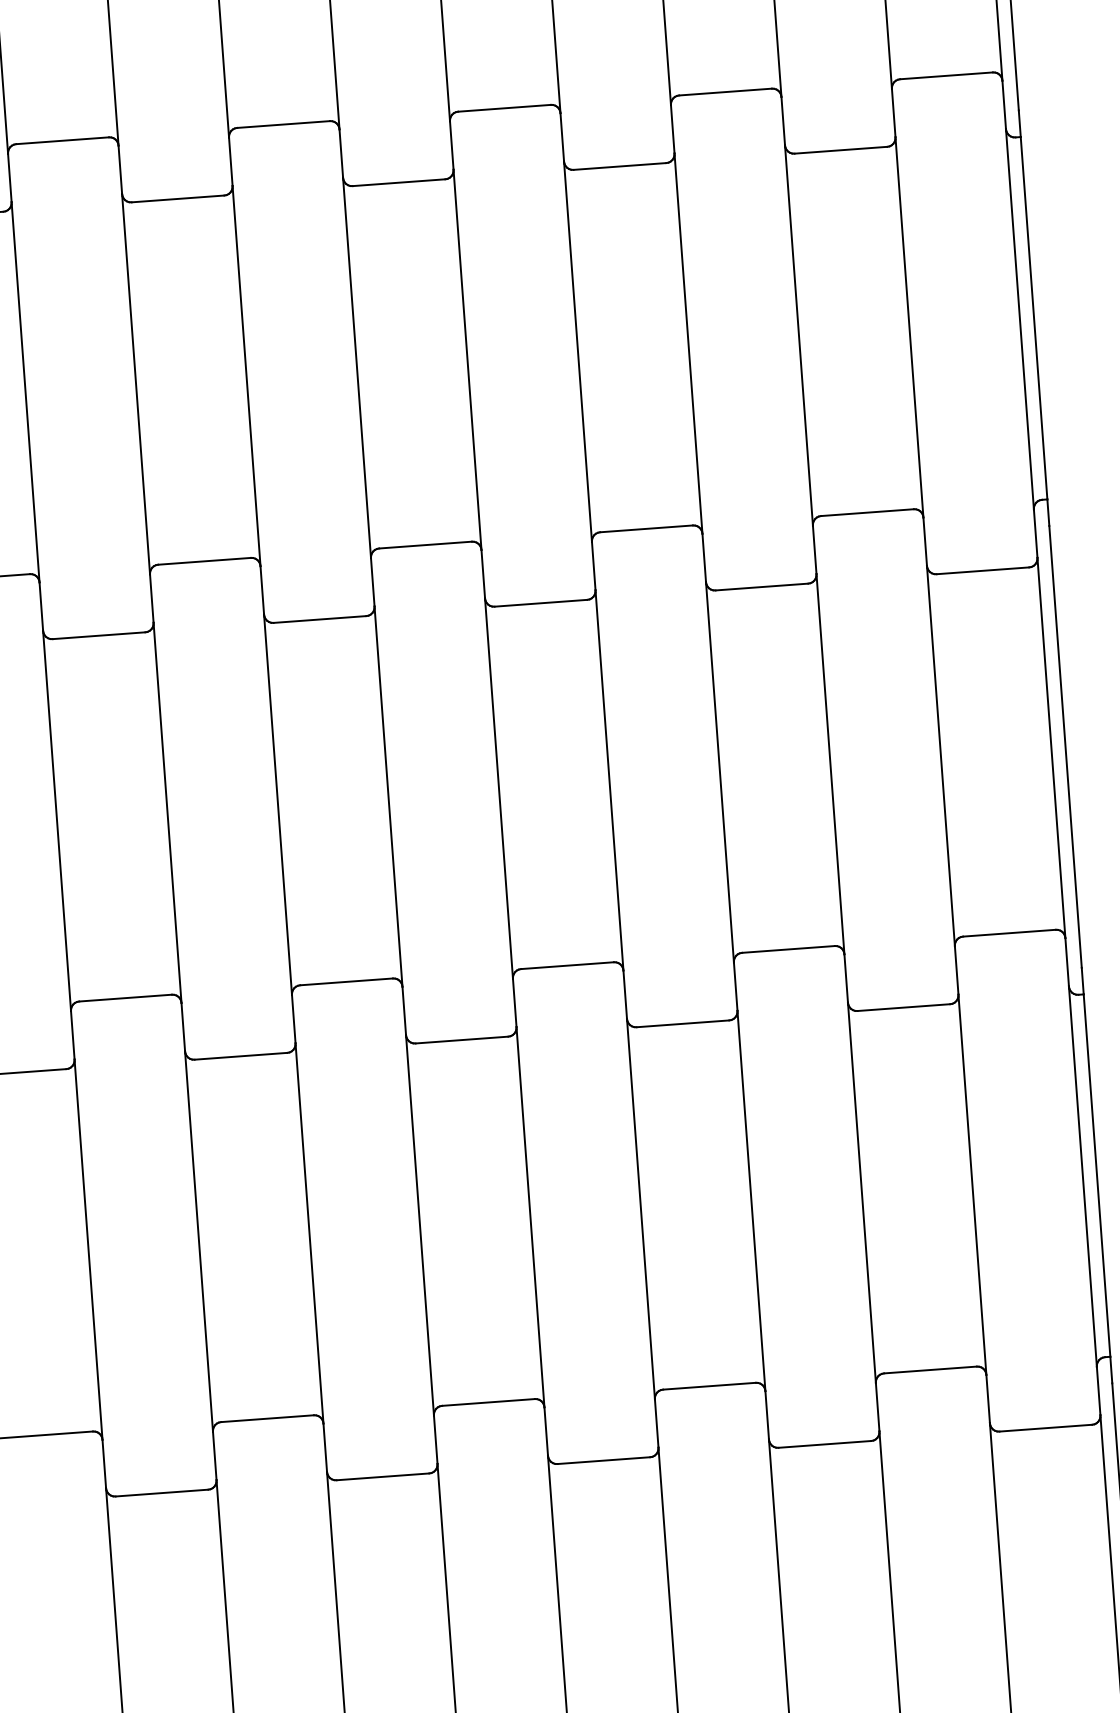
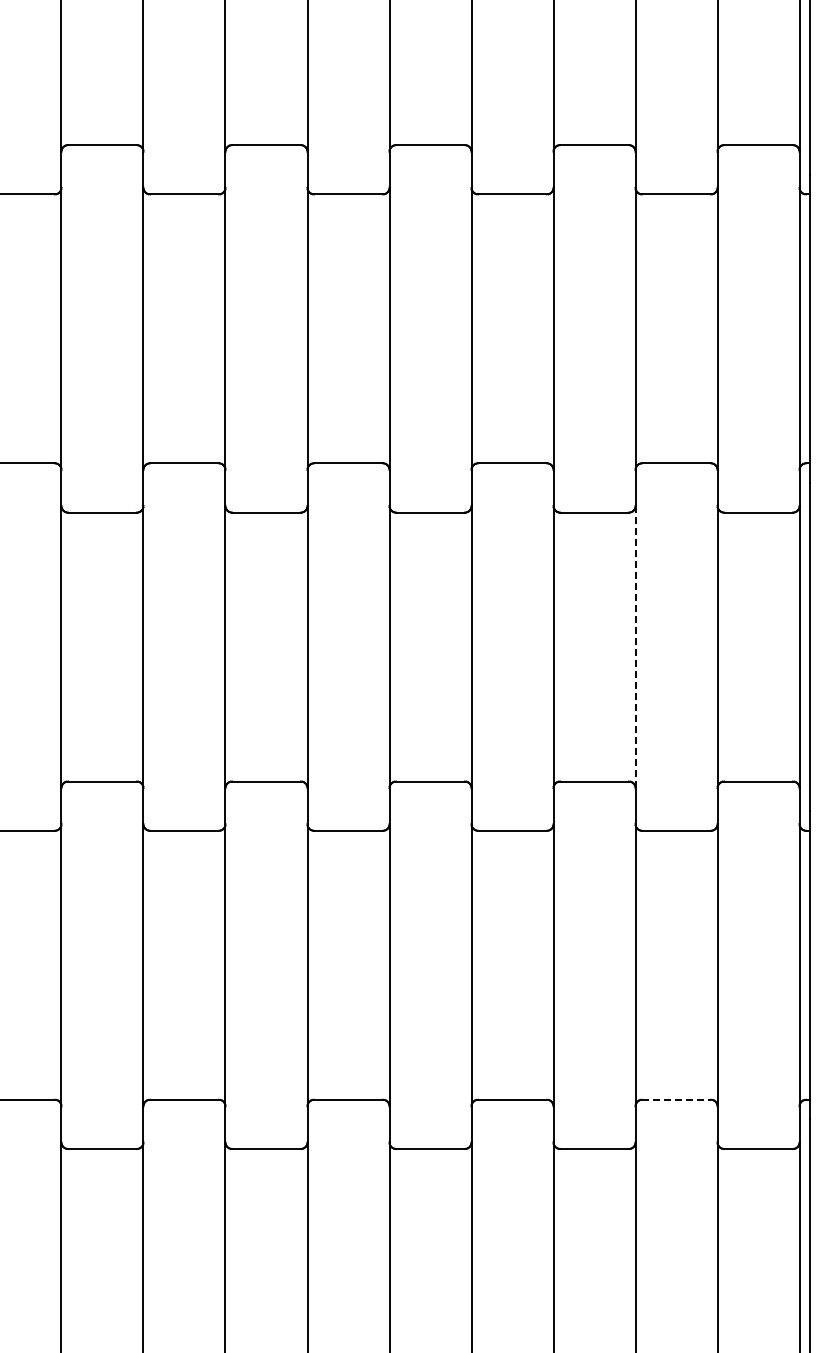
line: (830, 764) -> (635, 647), solid -> dashed
line: (931, 1369) -> (677, 1099), solid -> dashed

